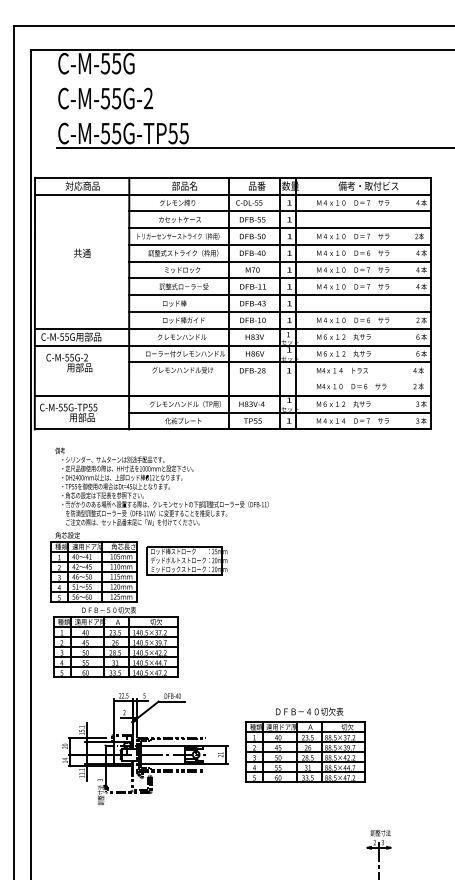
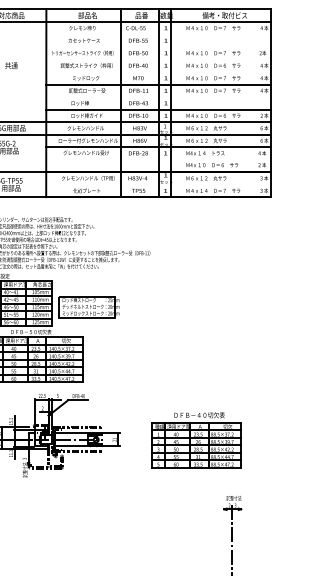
line: (279, 211) -> (158, 34), removed
line: (279, 228) -> (158, 47), removed
line: (279, 244) -> (158, 59), removed
line: (279, 261) -> (158, 71), removed
line: (279, 295) -> (158, 97), removed
line: (279, 412) -> (158, 184), removed
part: (186, 560) -> (89, 306), moved
part: (305, 744) -> (196, 439), moved

